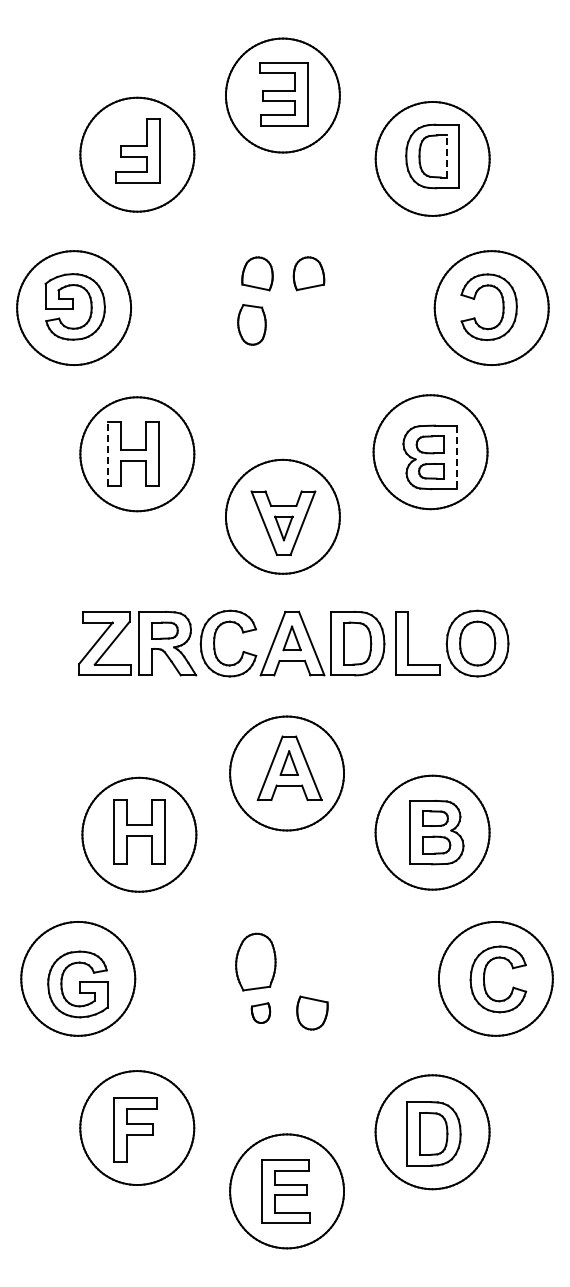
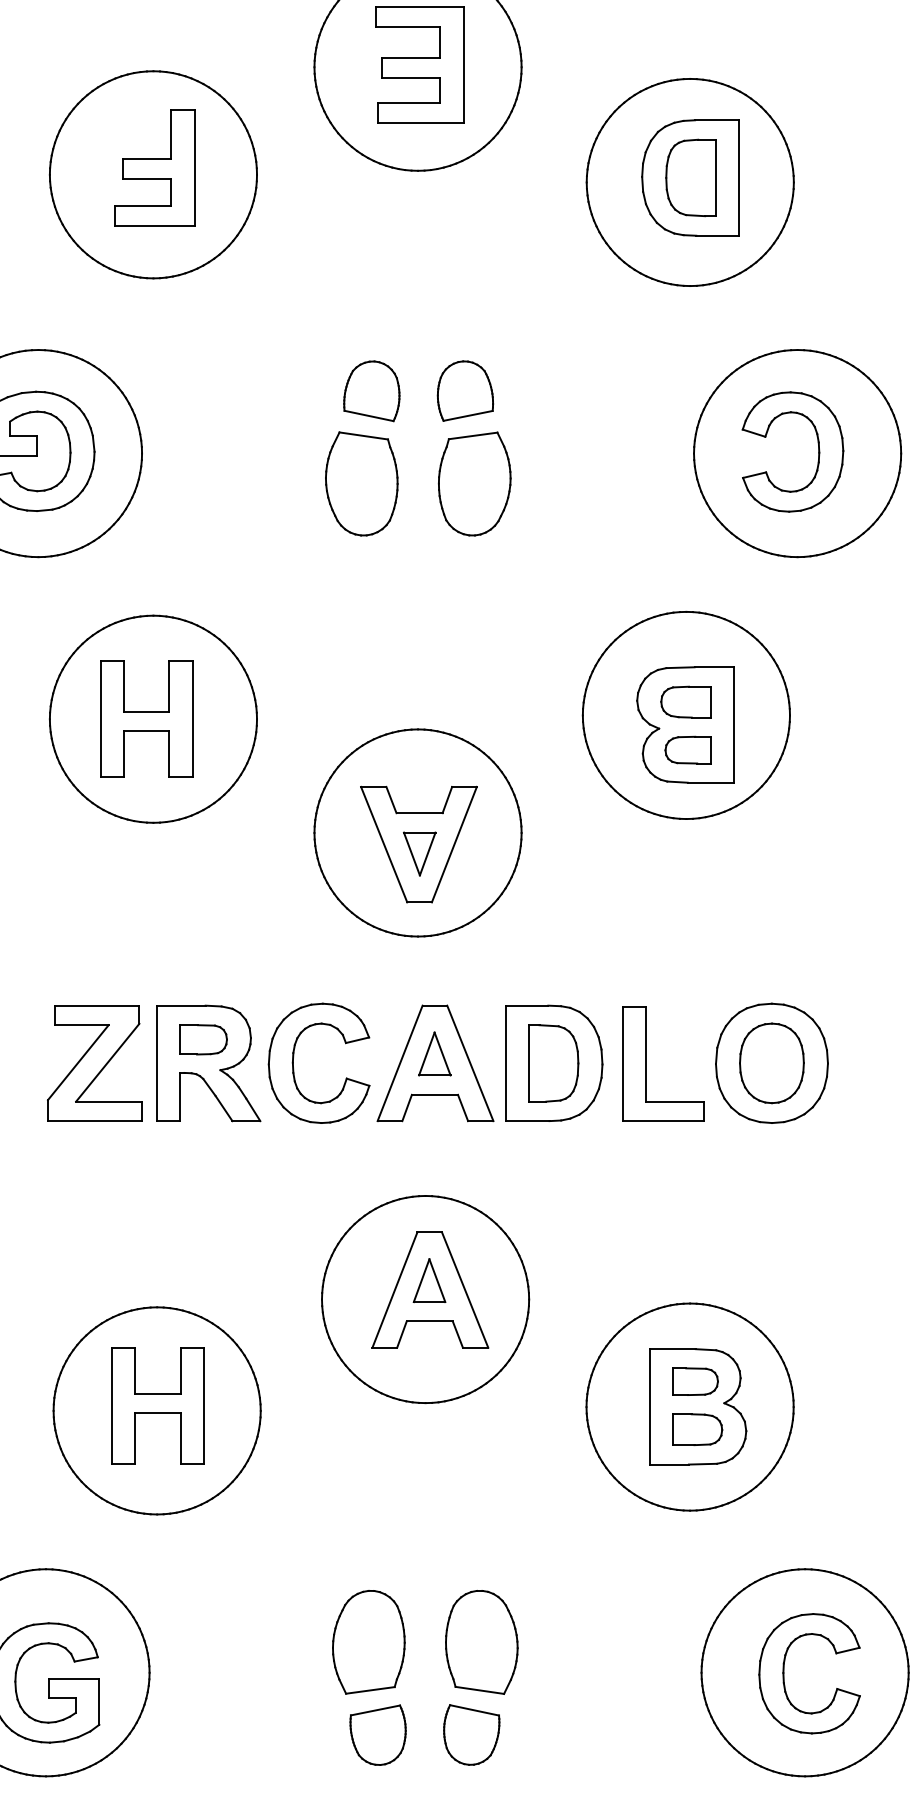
line: (446, 155) -> (715, 176), dashed -> solid
part: (251, 324) -> (360, 483), size x1.43
part: (313, 324) -> (473, 483), added
line: (108, 454) -> (101, 719), dashed -> solid
line: (456, 457) -> (733, 725), dashed -> solid
part: (317, 961) -> (480, 1641), added
part: (260, 1012) -> (377, 1733), size x1.67

